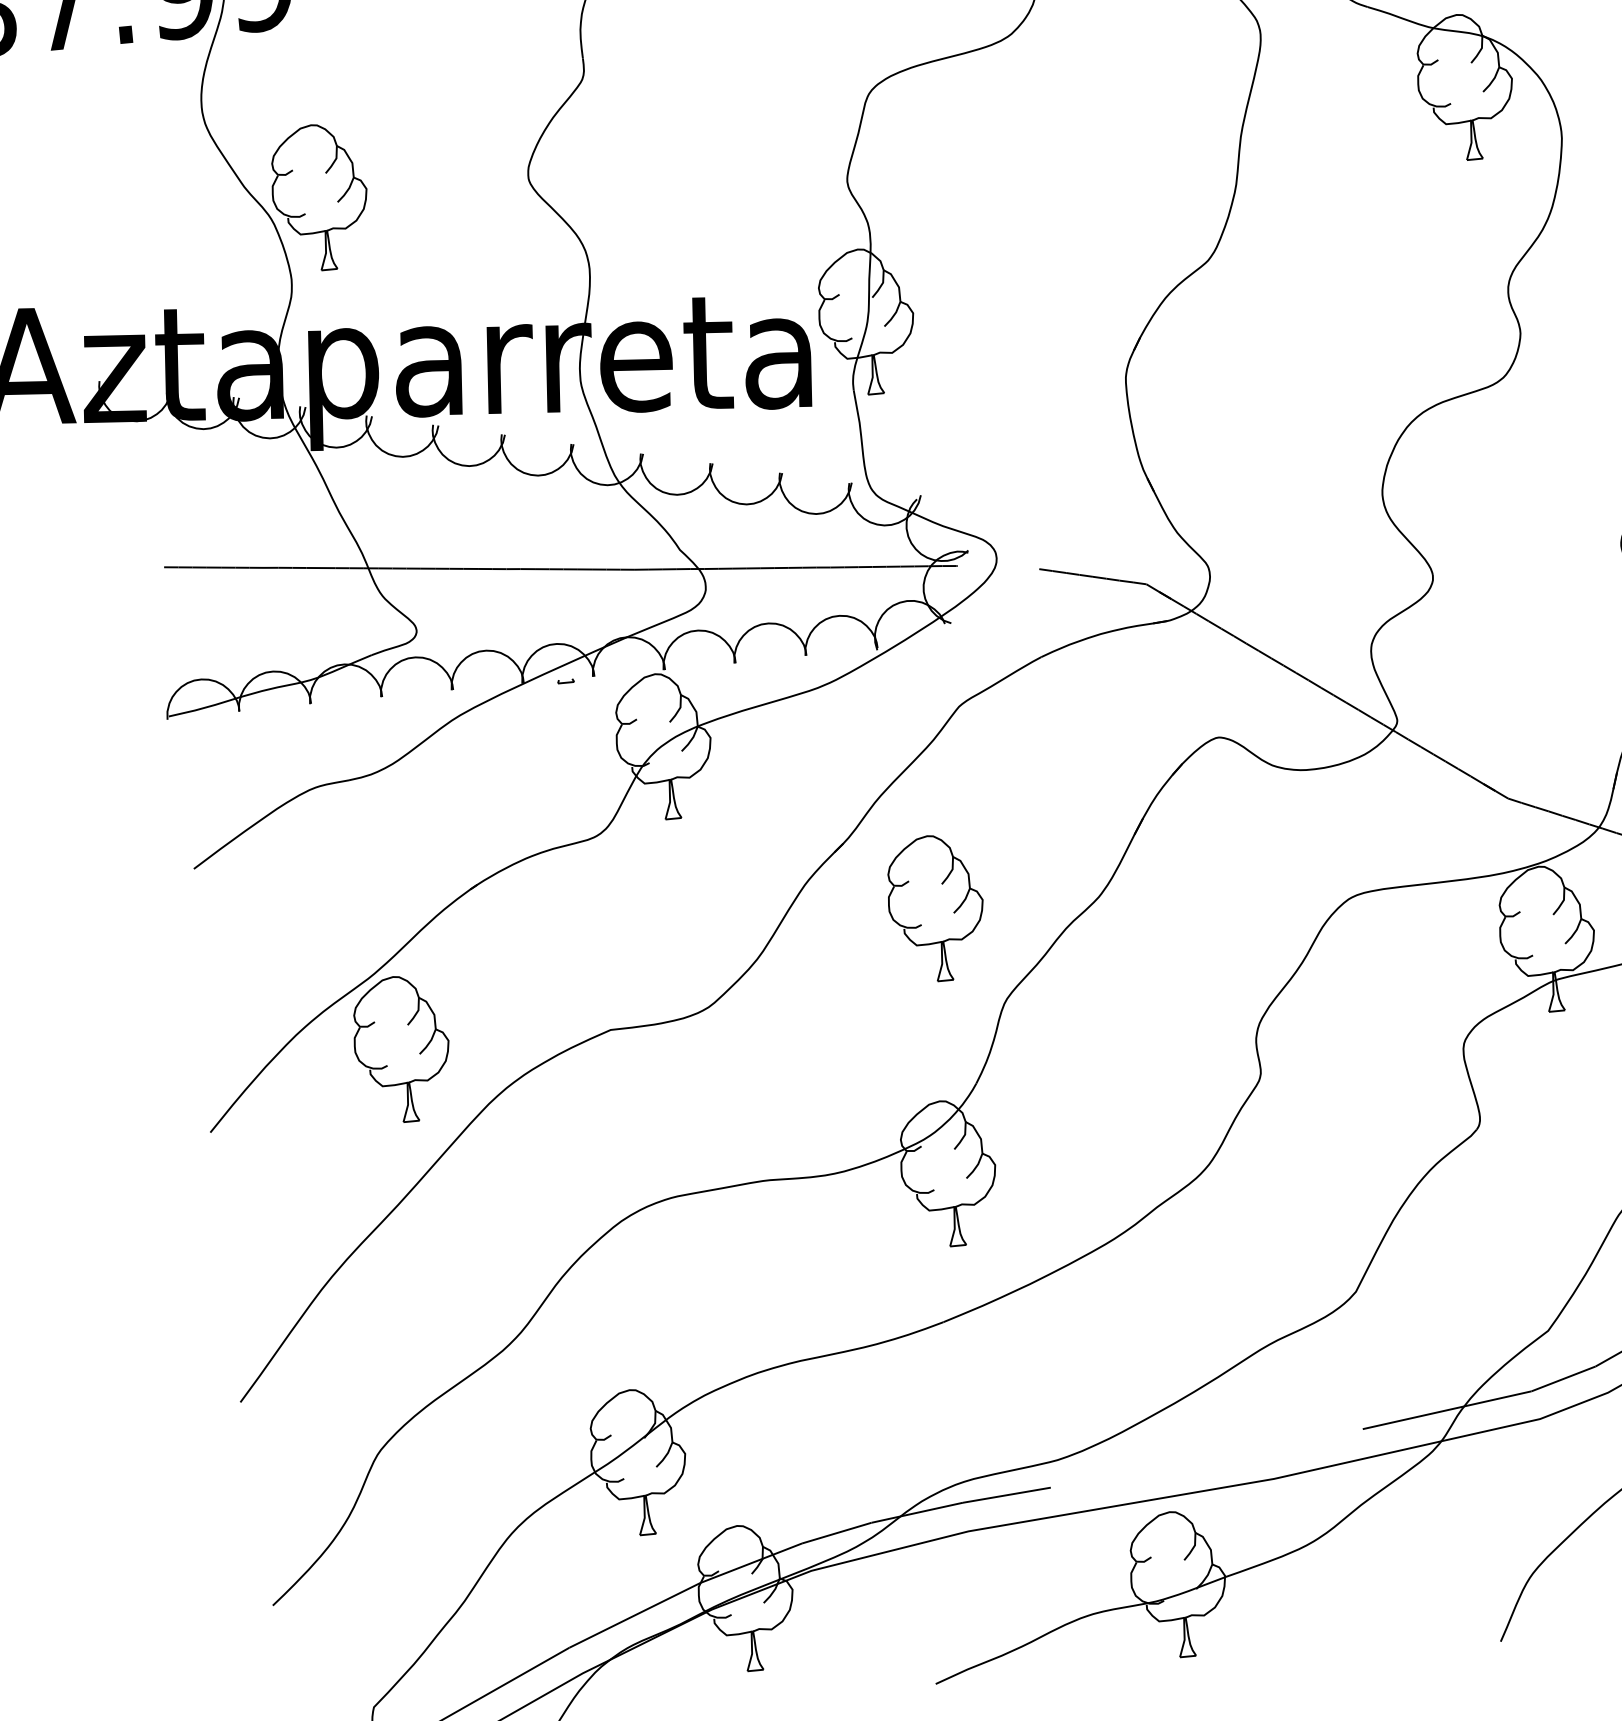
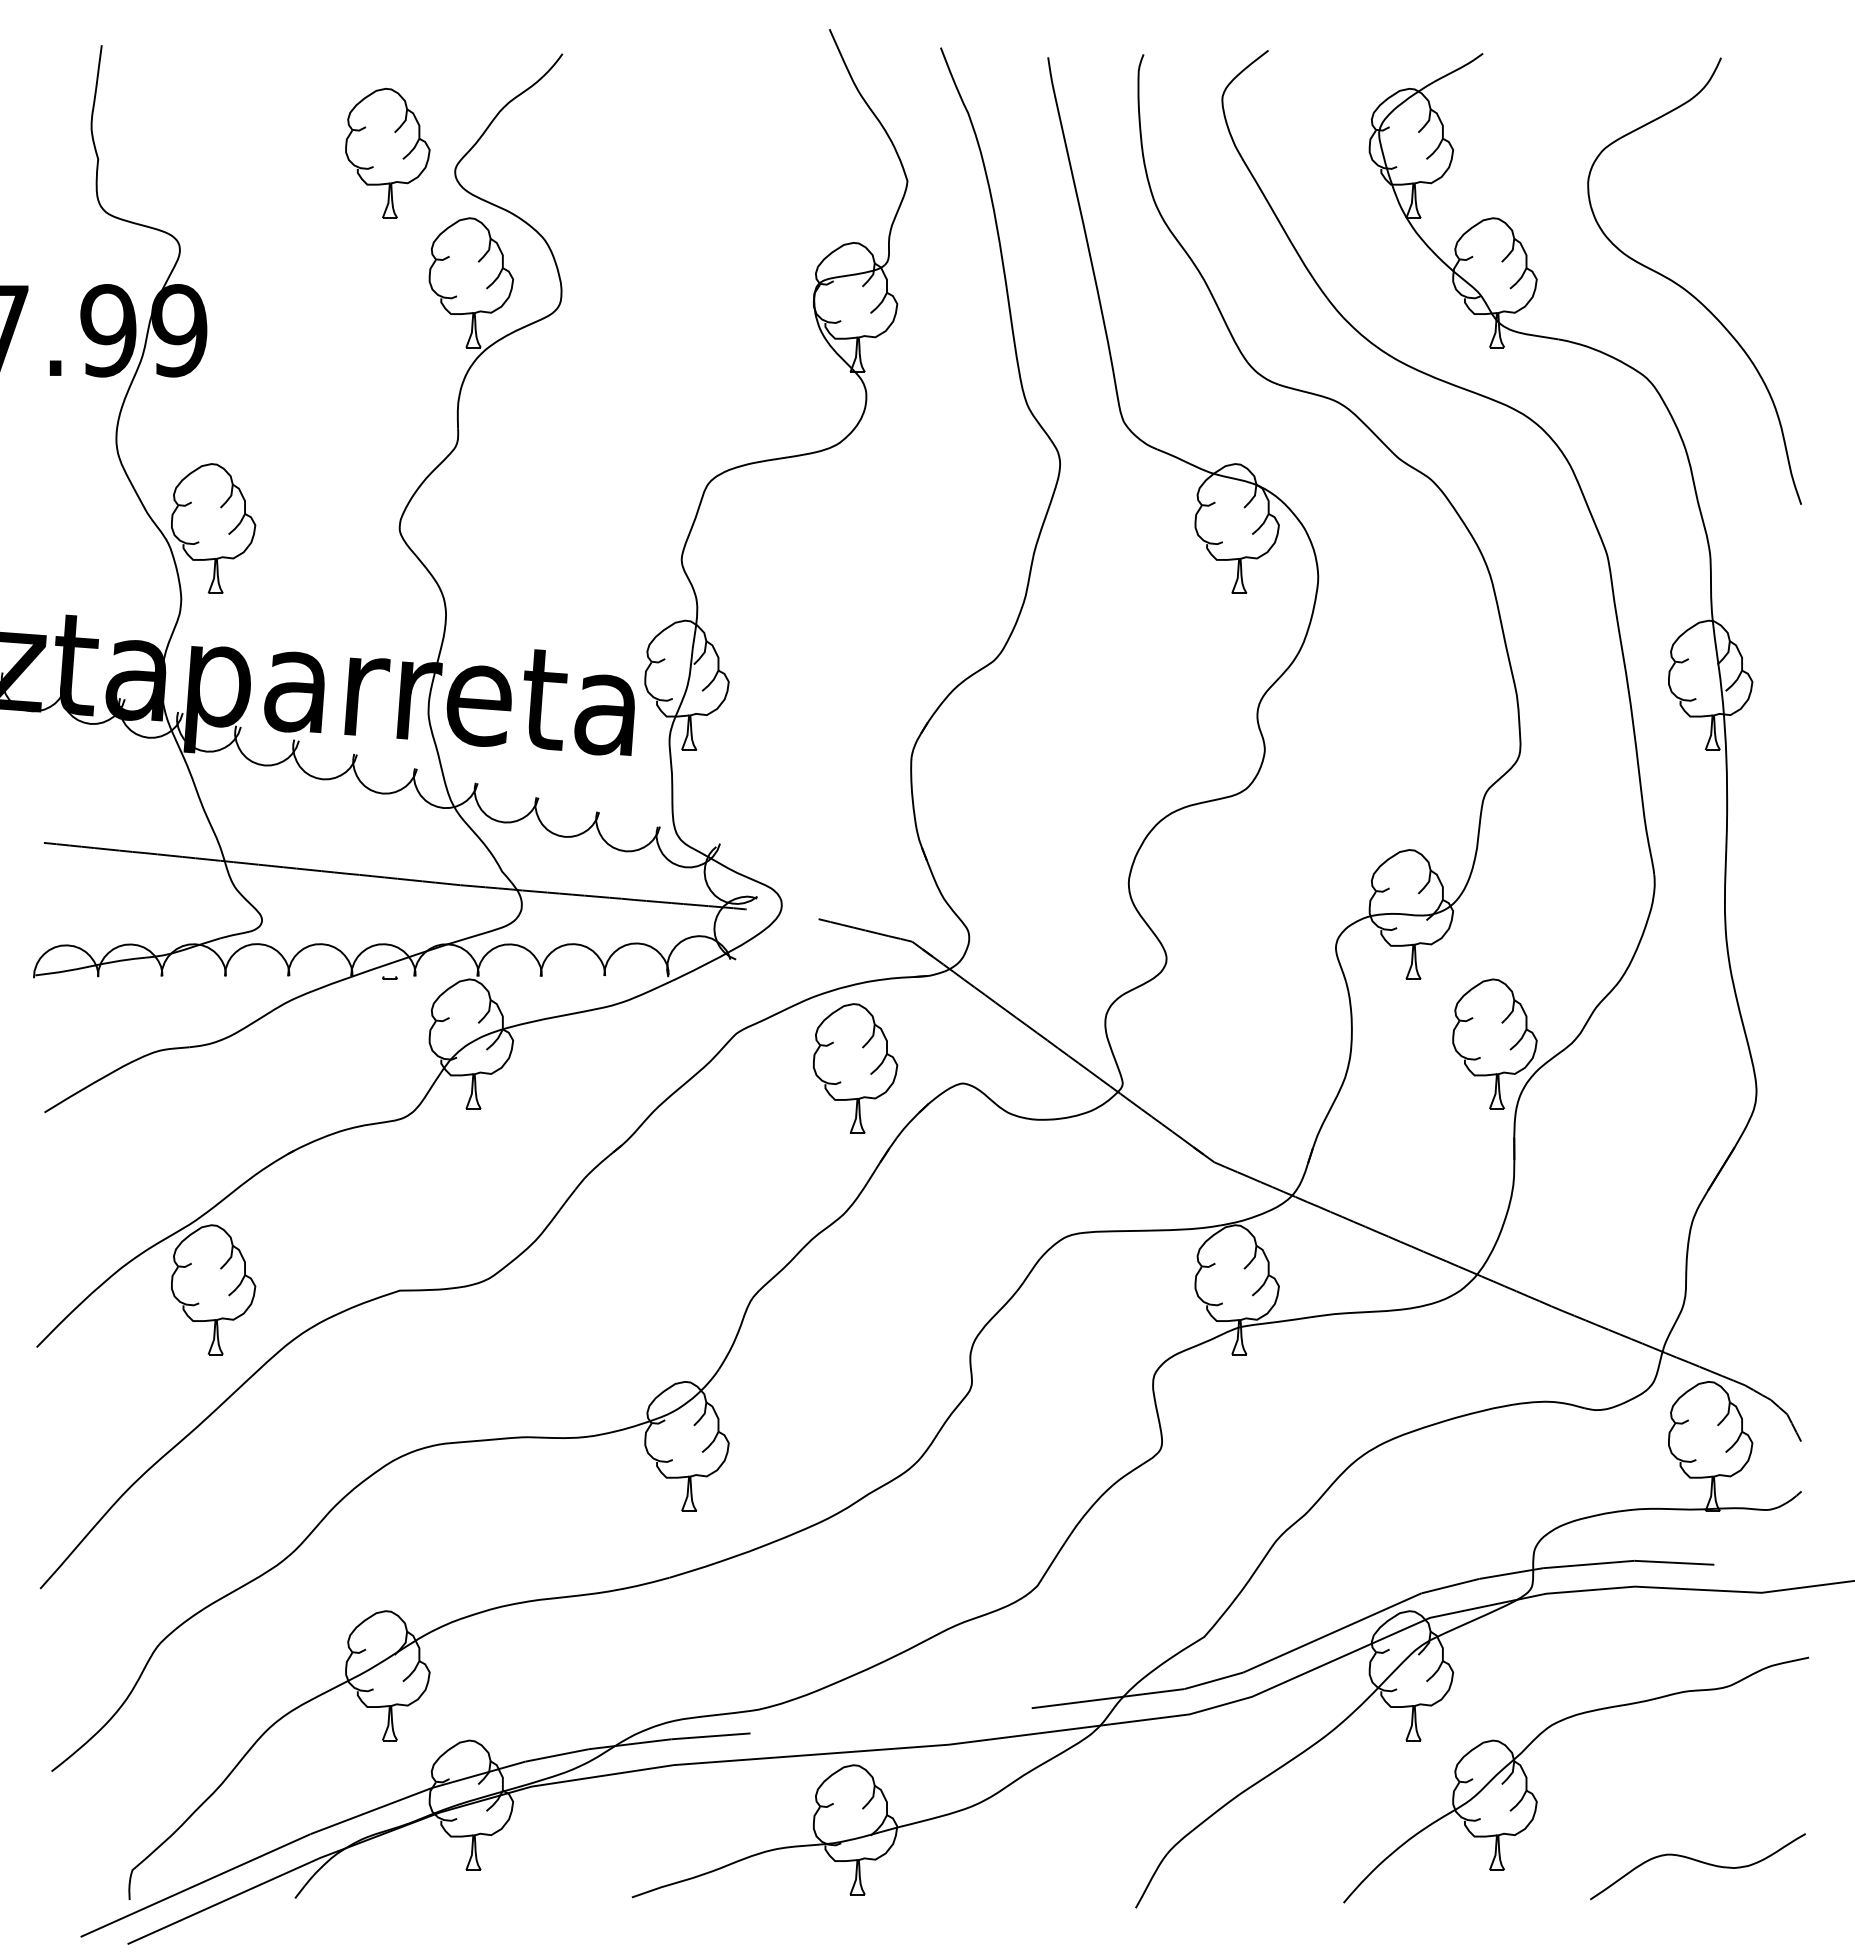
part: (936, 908) -> (855, 1068), moved

